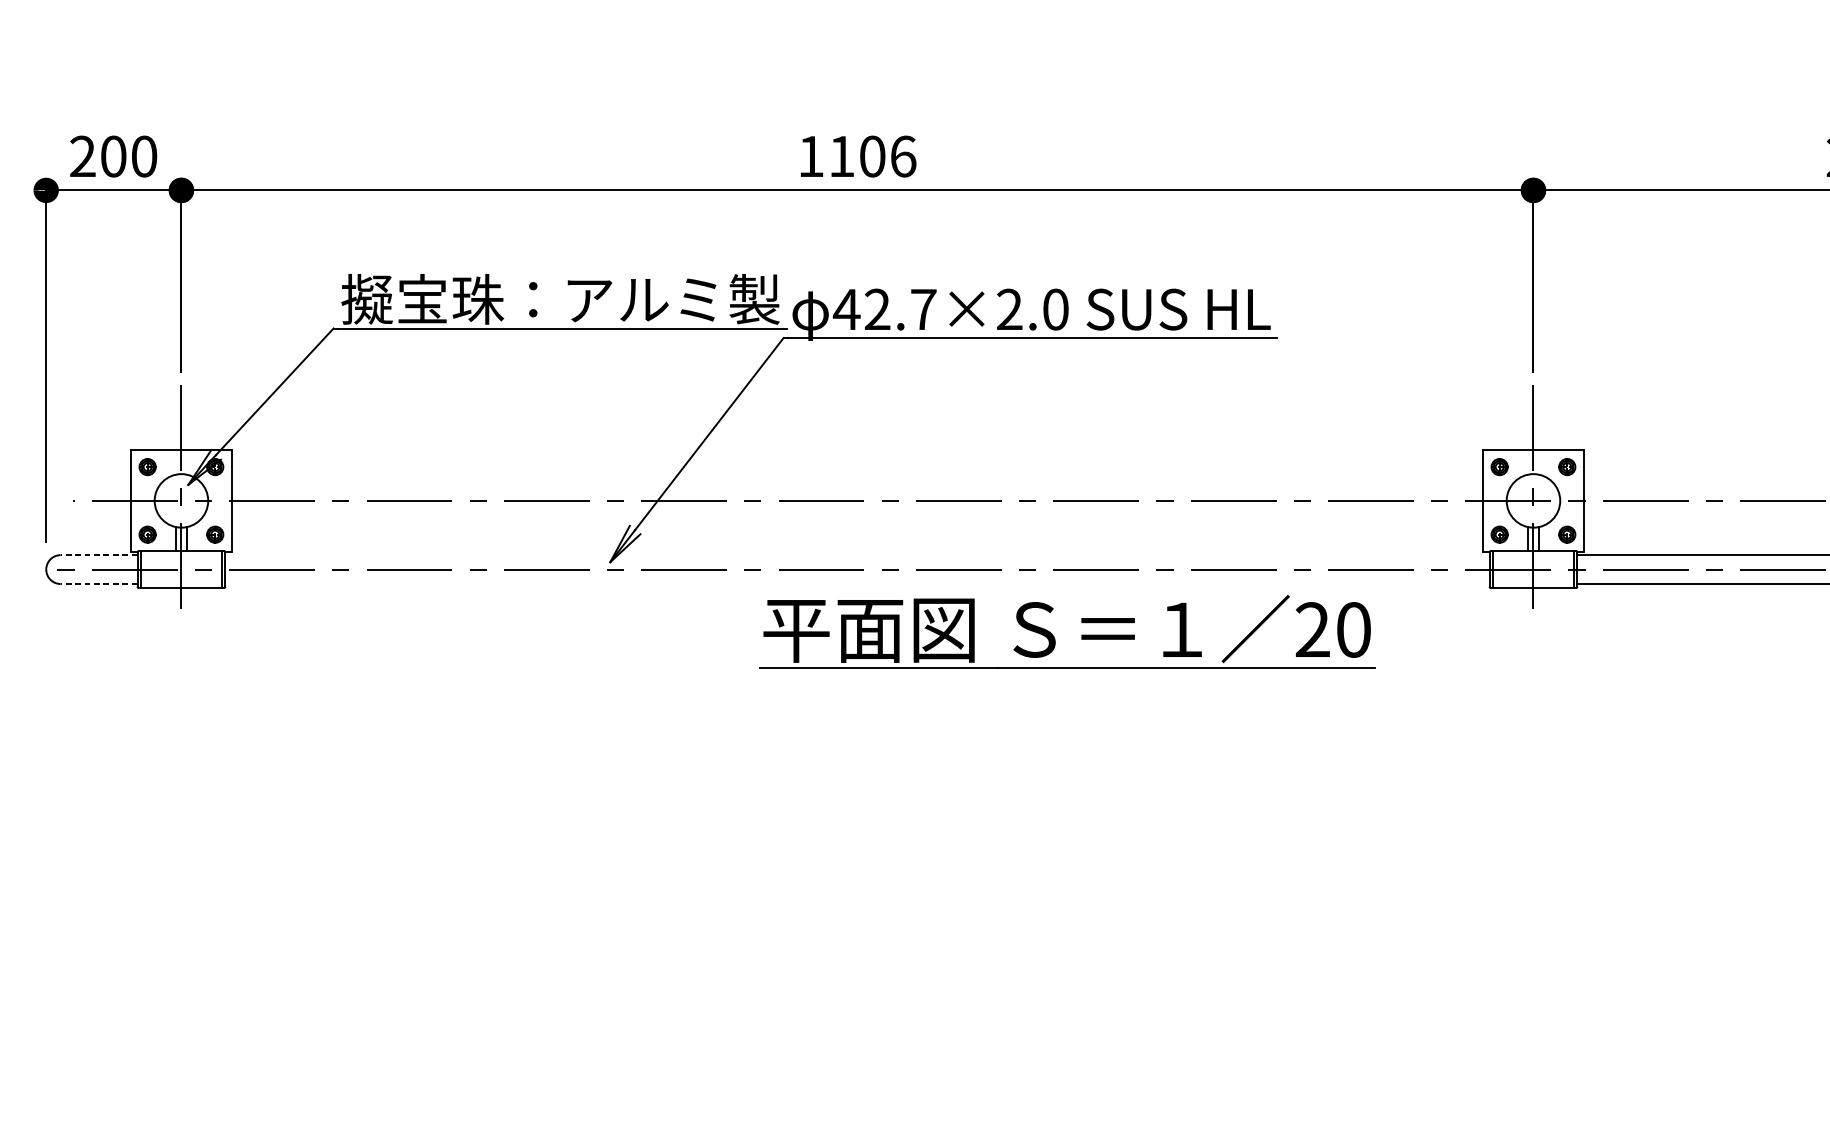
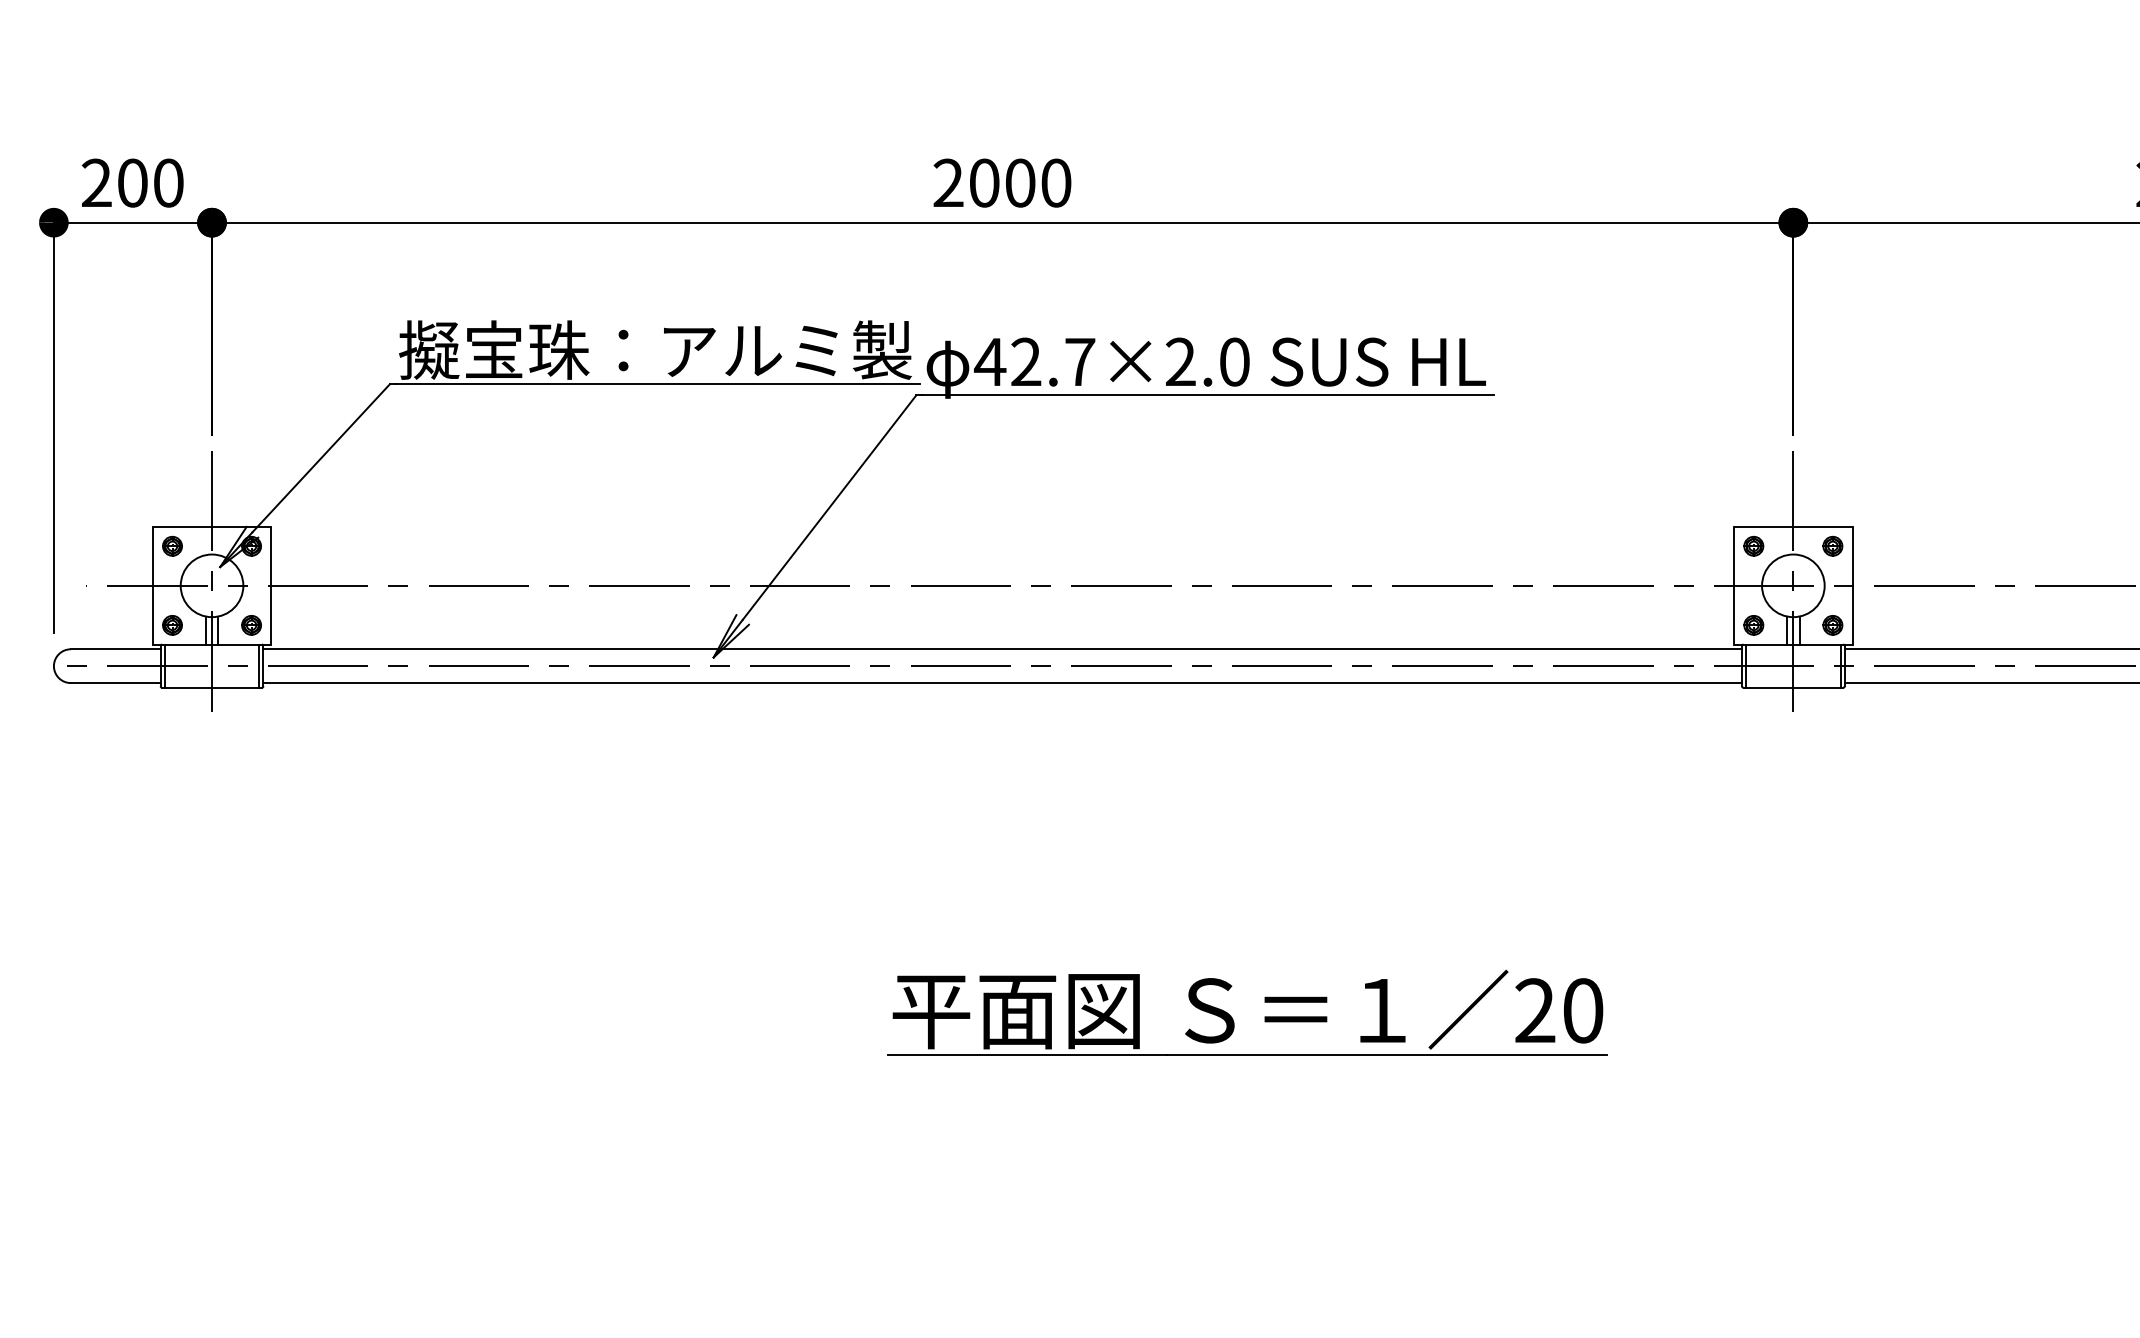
text: (857, 156) -> (1002, 182), 1106 -> 2000
line: (98, 555) -> (115, 649), dashed -> solid
line: (857, 555) -> (1002, 649), added
line: (98, 584) -> (115, 683), dashed -> solid
line: (857, 584) -> (1002, 683), added
part: (1054, 637) -> (1233, 1019), moved

